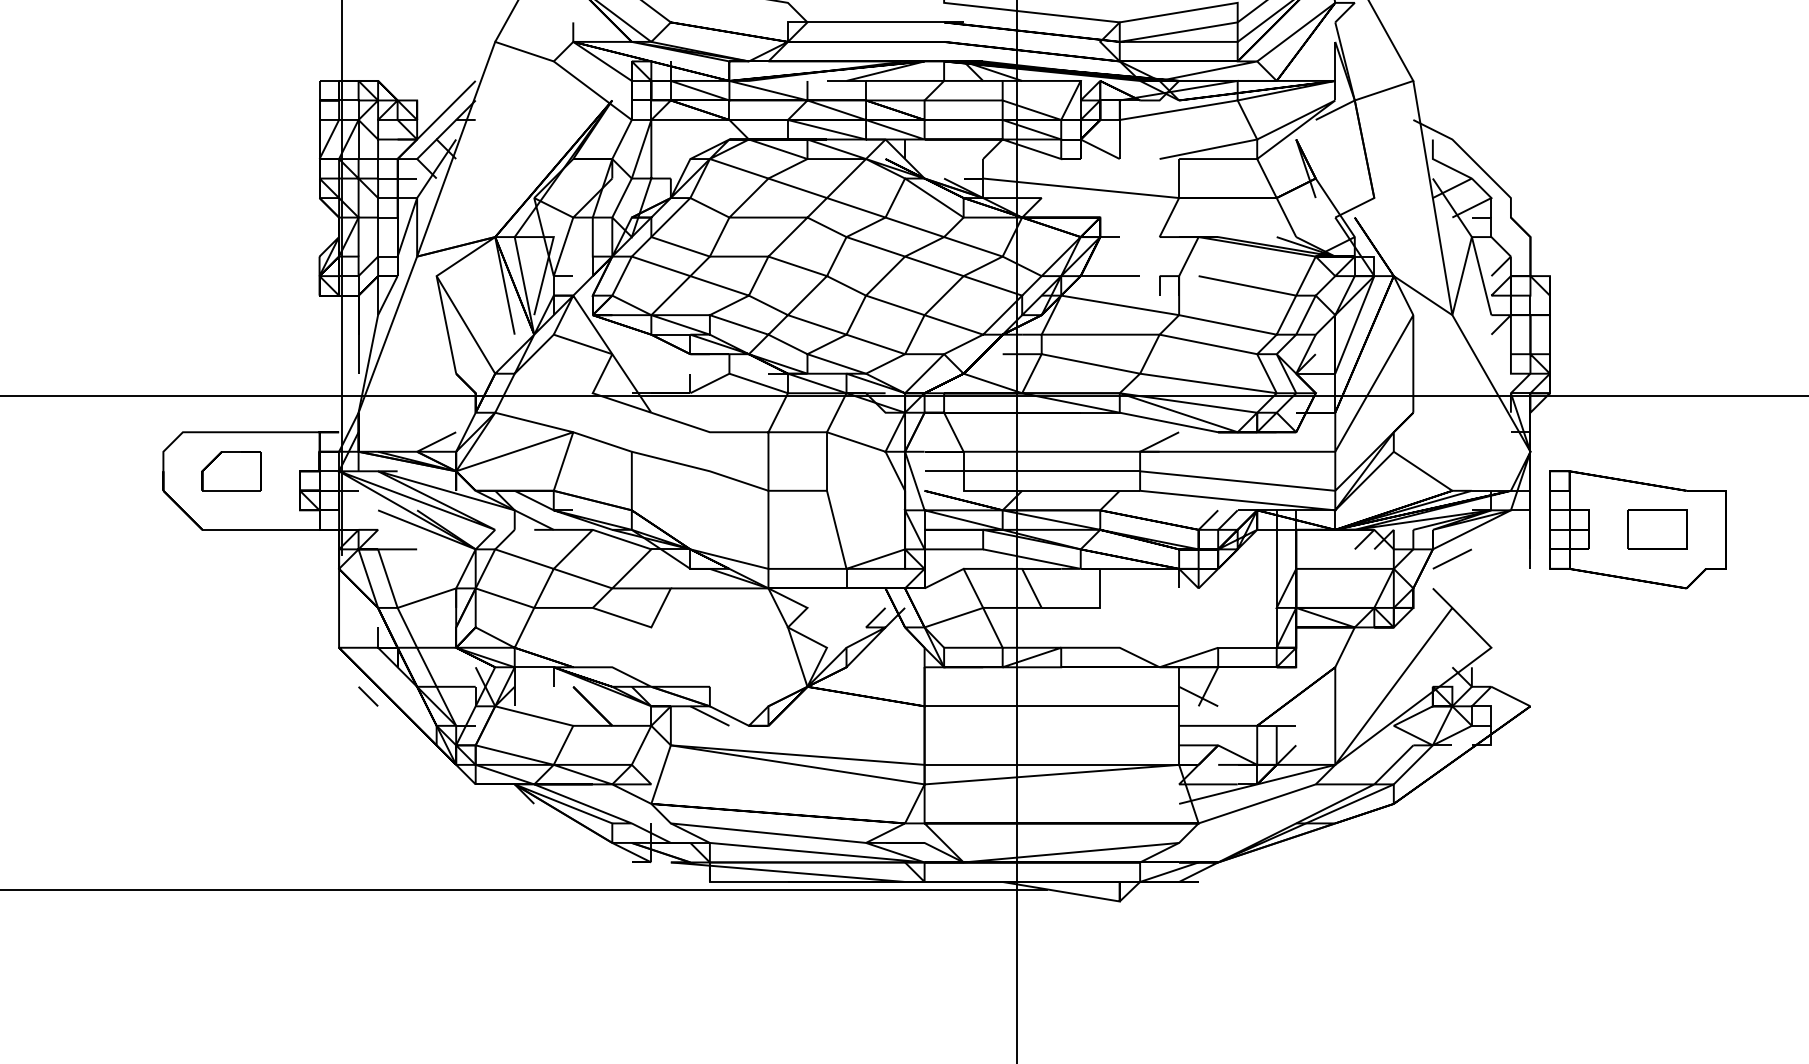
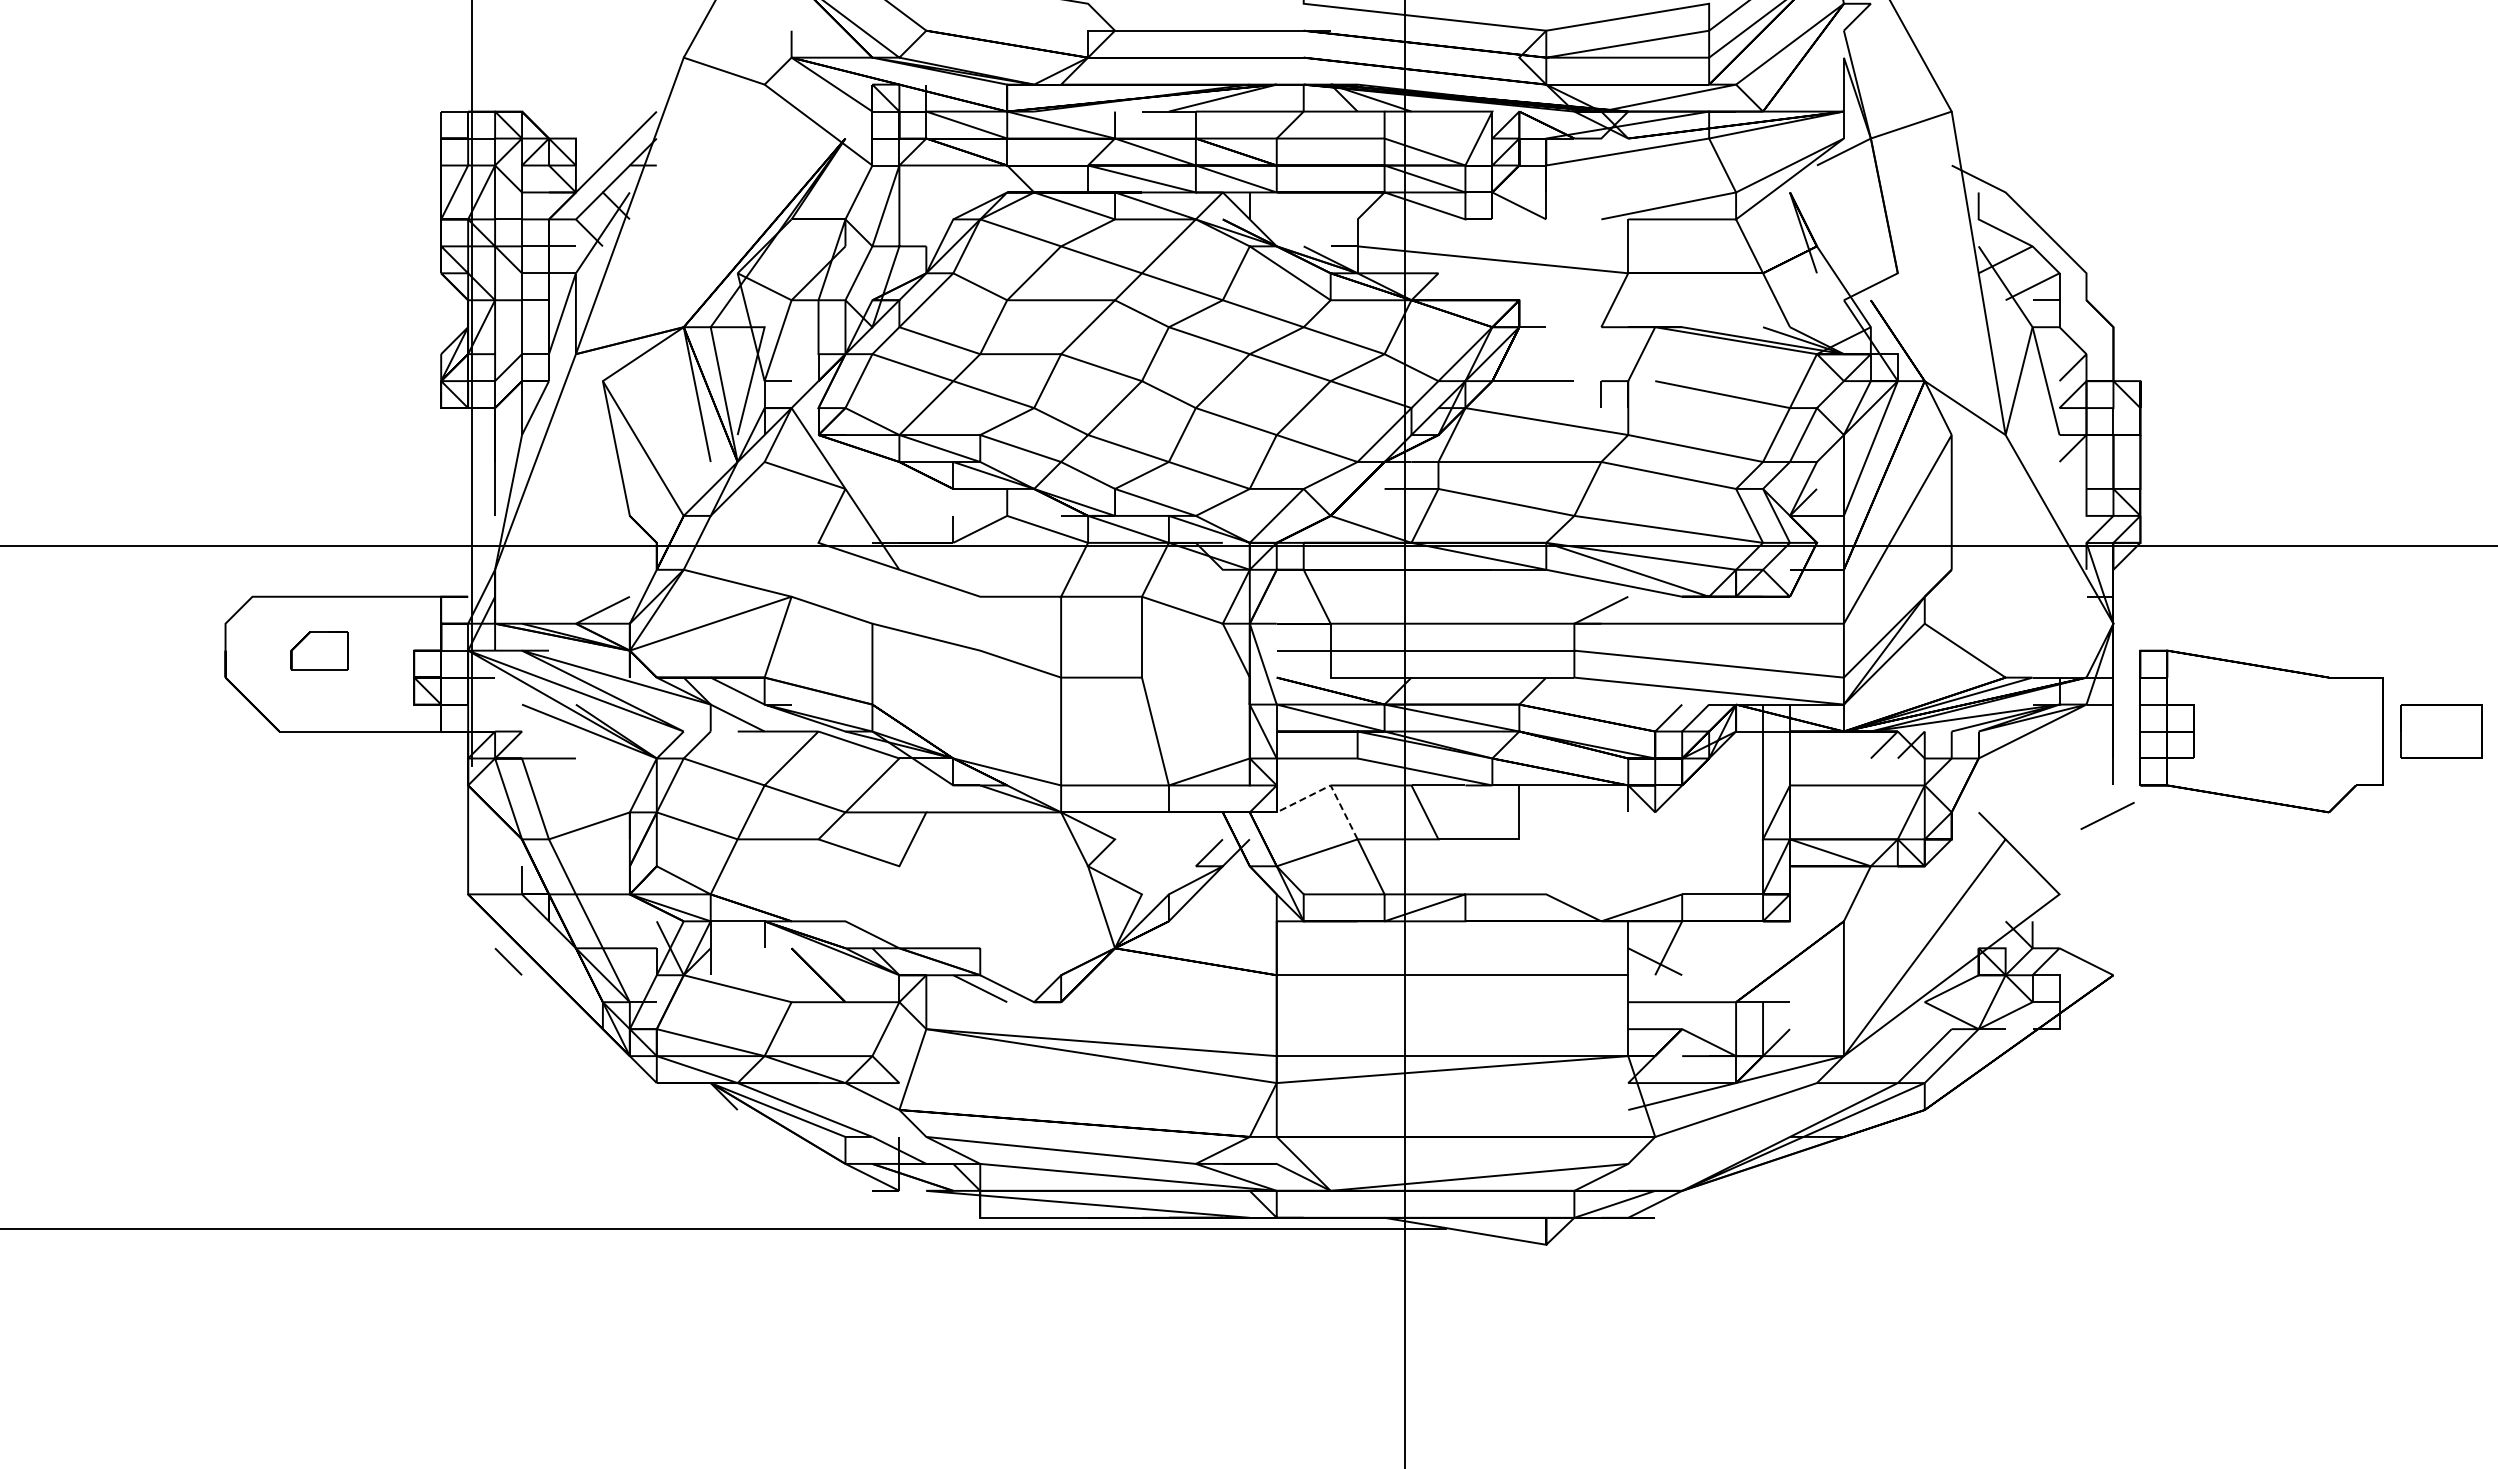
part: (231, 471) -> (319, 650), size x0.7
part: (1657, 529) -> (2441, 731), moved
line: (1452, 559) -> (2107, 816), moved
line: (963, 568) -> (1330, 785), solid -> dashed

